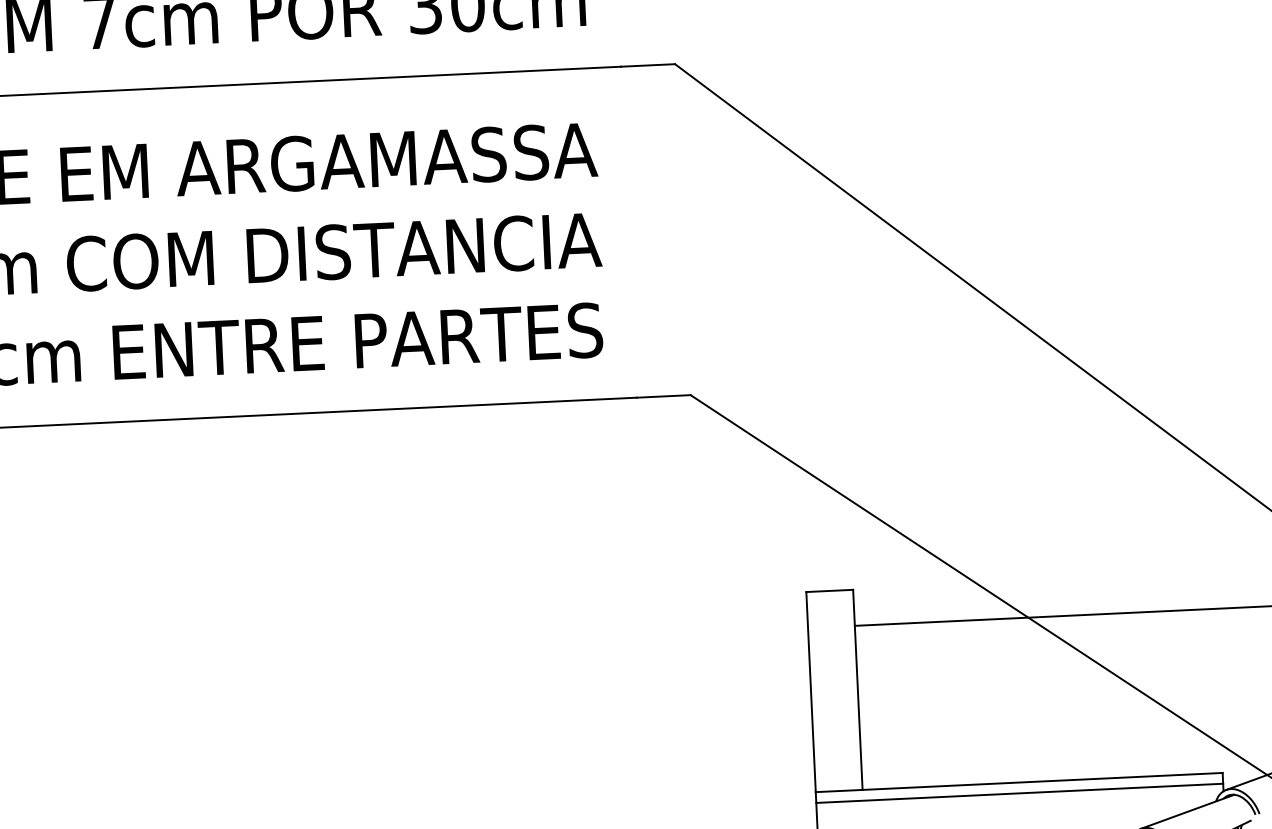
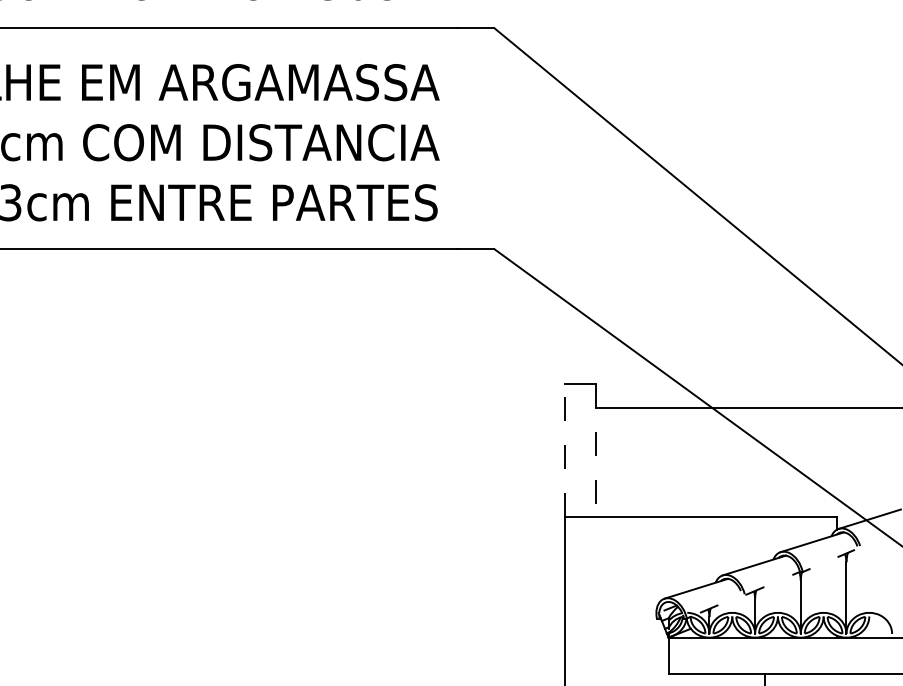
line: (857, 689) -> (596, 450), solid -> dashed
line: (811, 691) -> (565, 450), solid -> dashed
line: (1018, 793) -> (700, 524), removed

